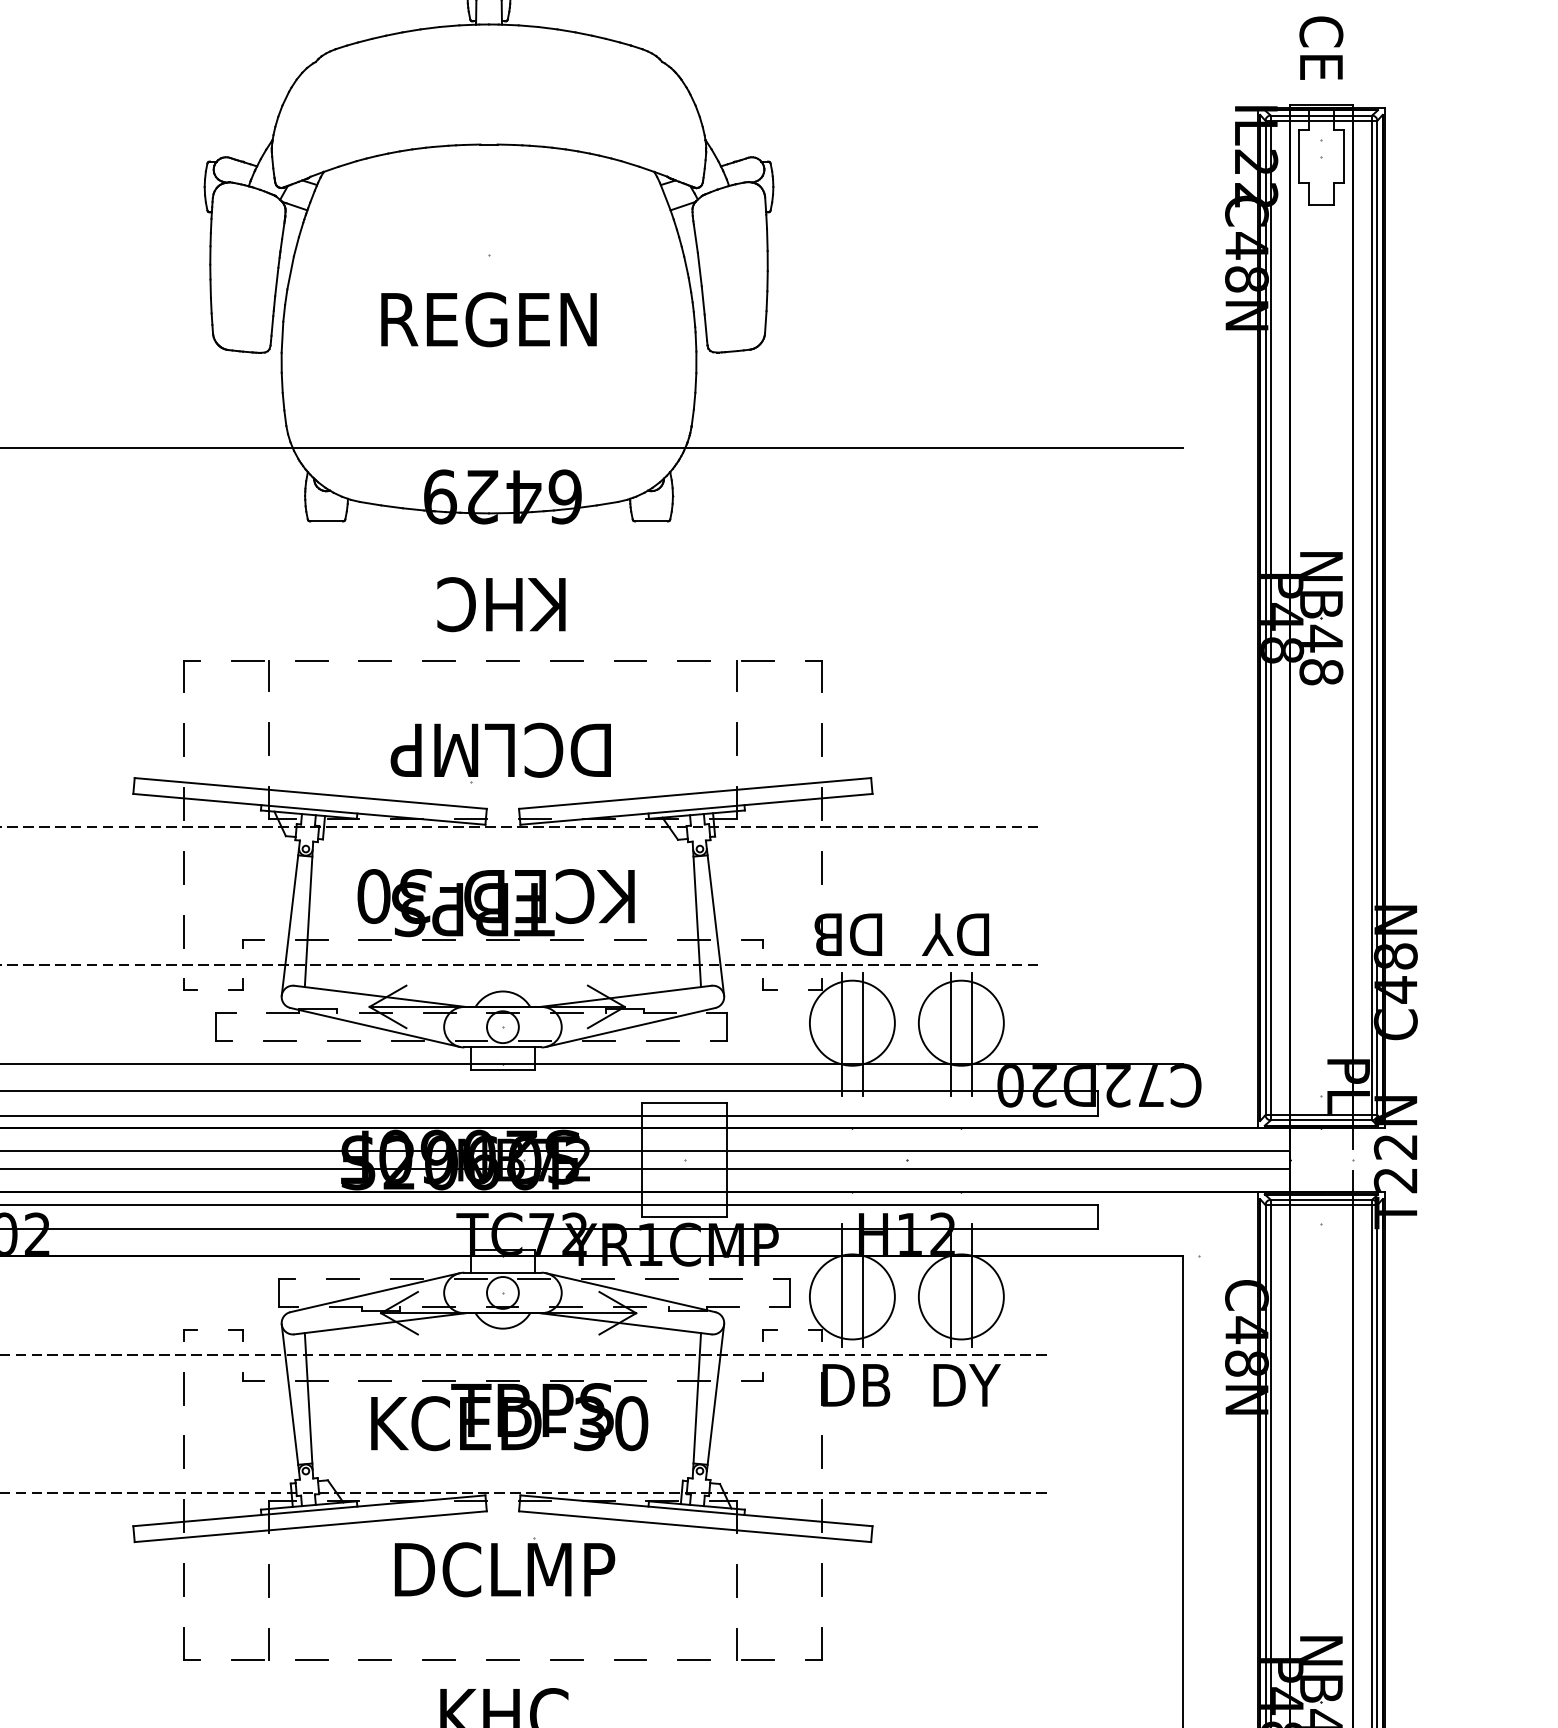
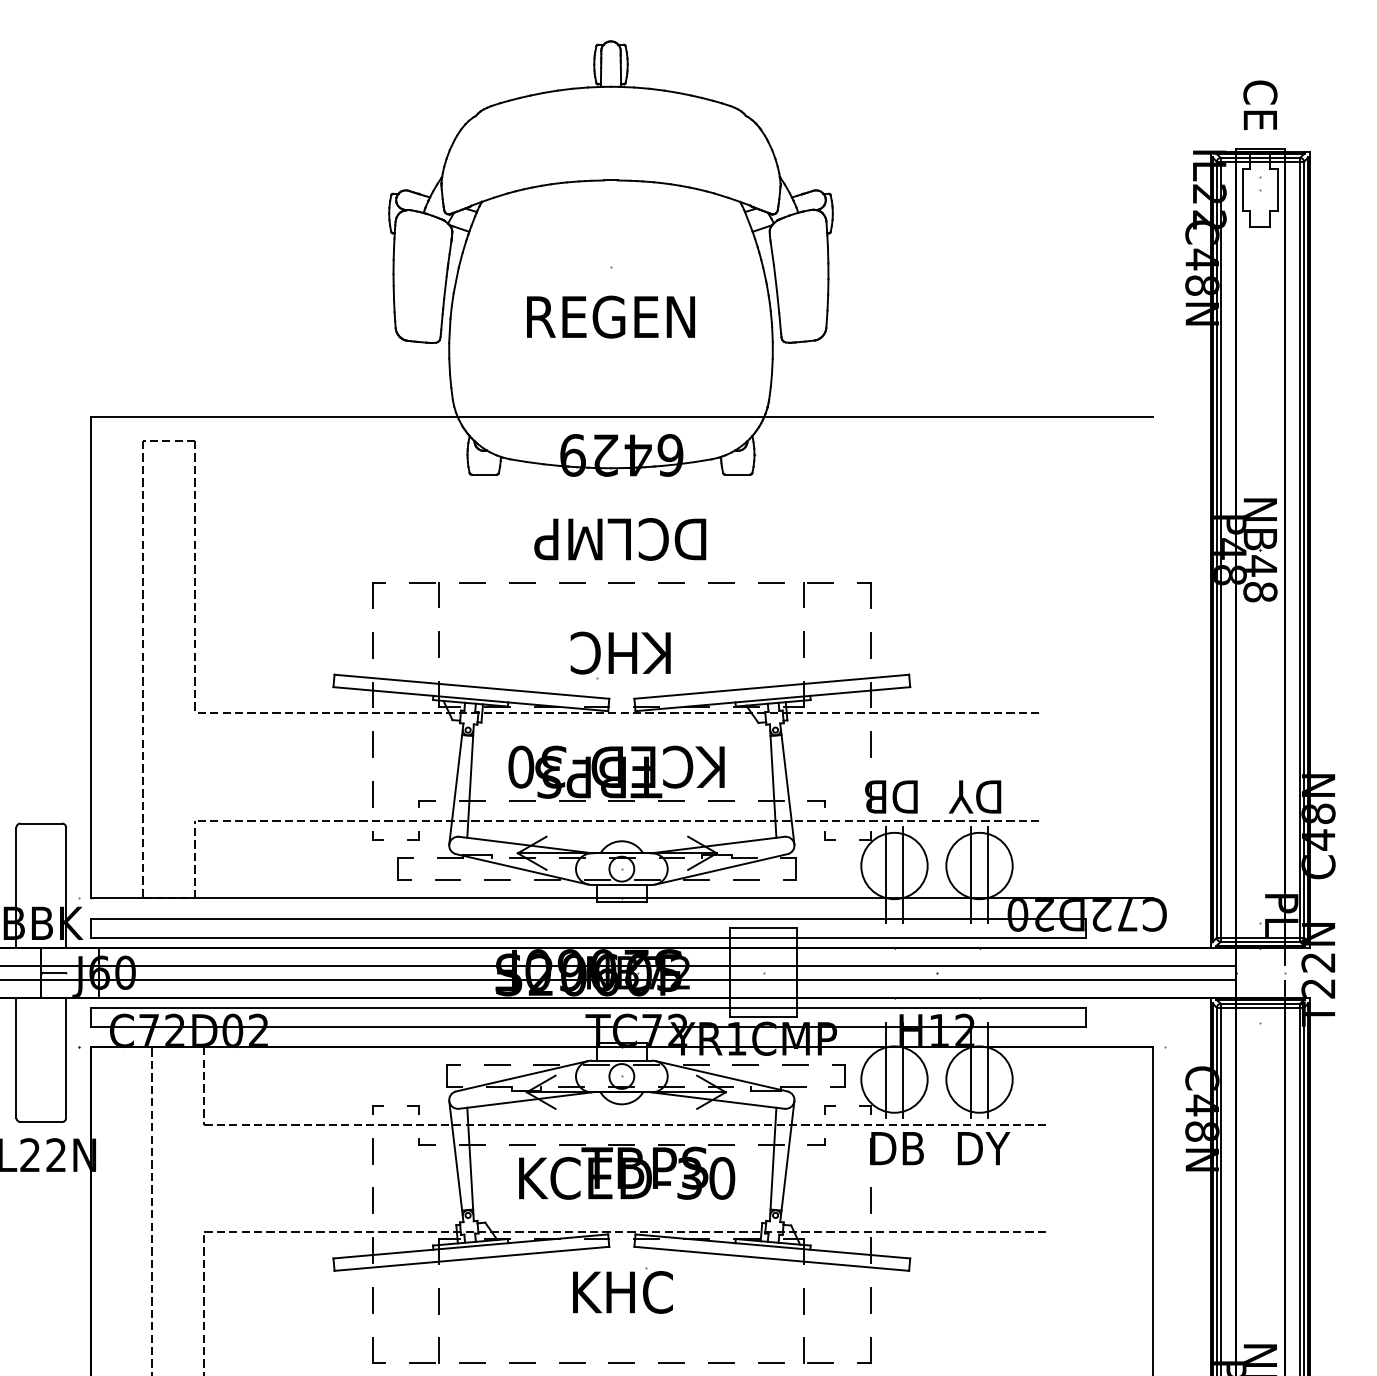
text: (501, 604) -> (620, 539), KHC -> DCLMP
text: (501, 749) -> (620, 652), DCLMP -> KHC
text: (505, 1569) -> (623, 1292), DCLMP -> KHC

